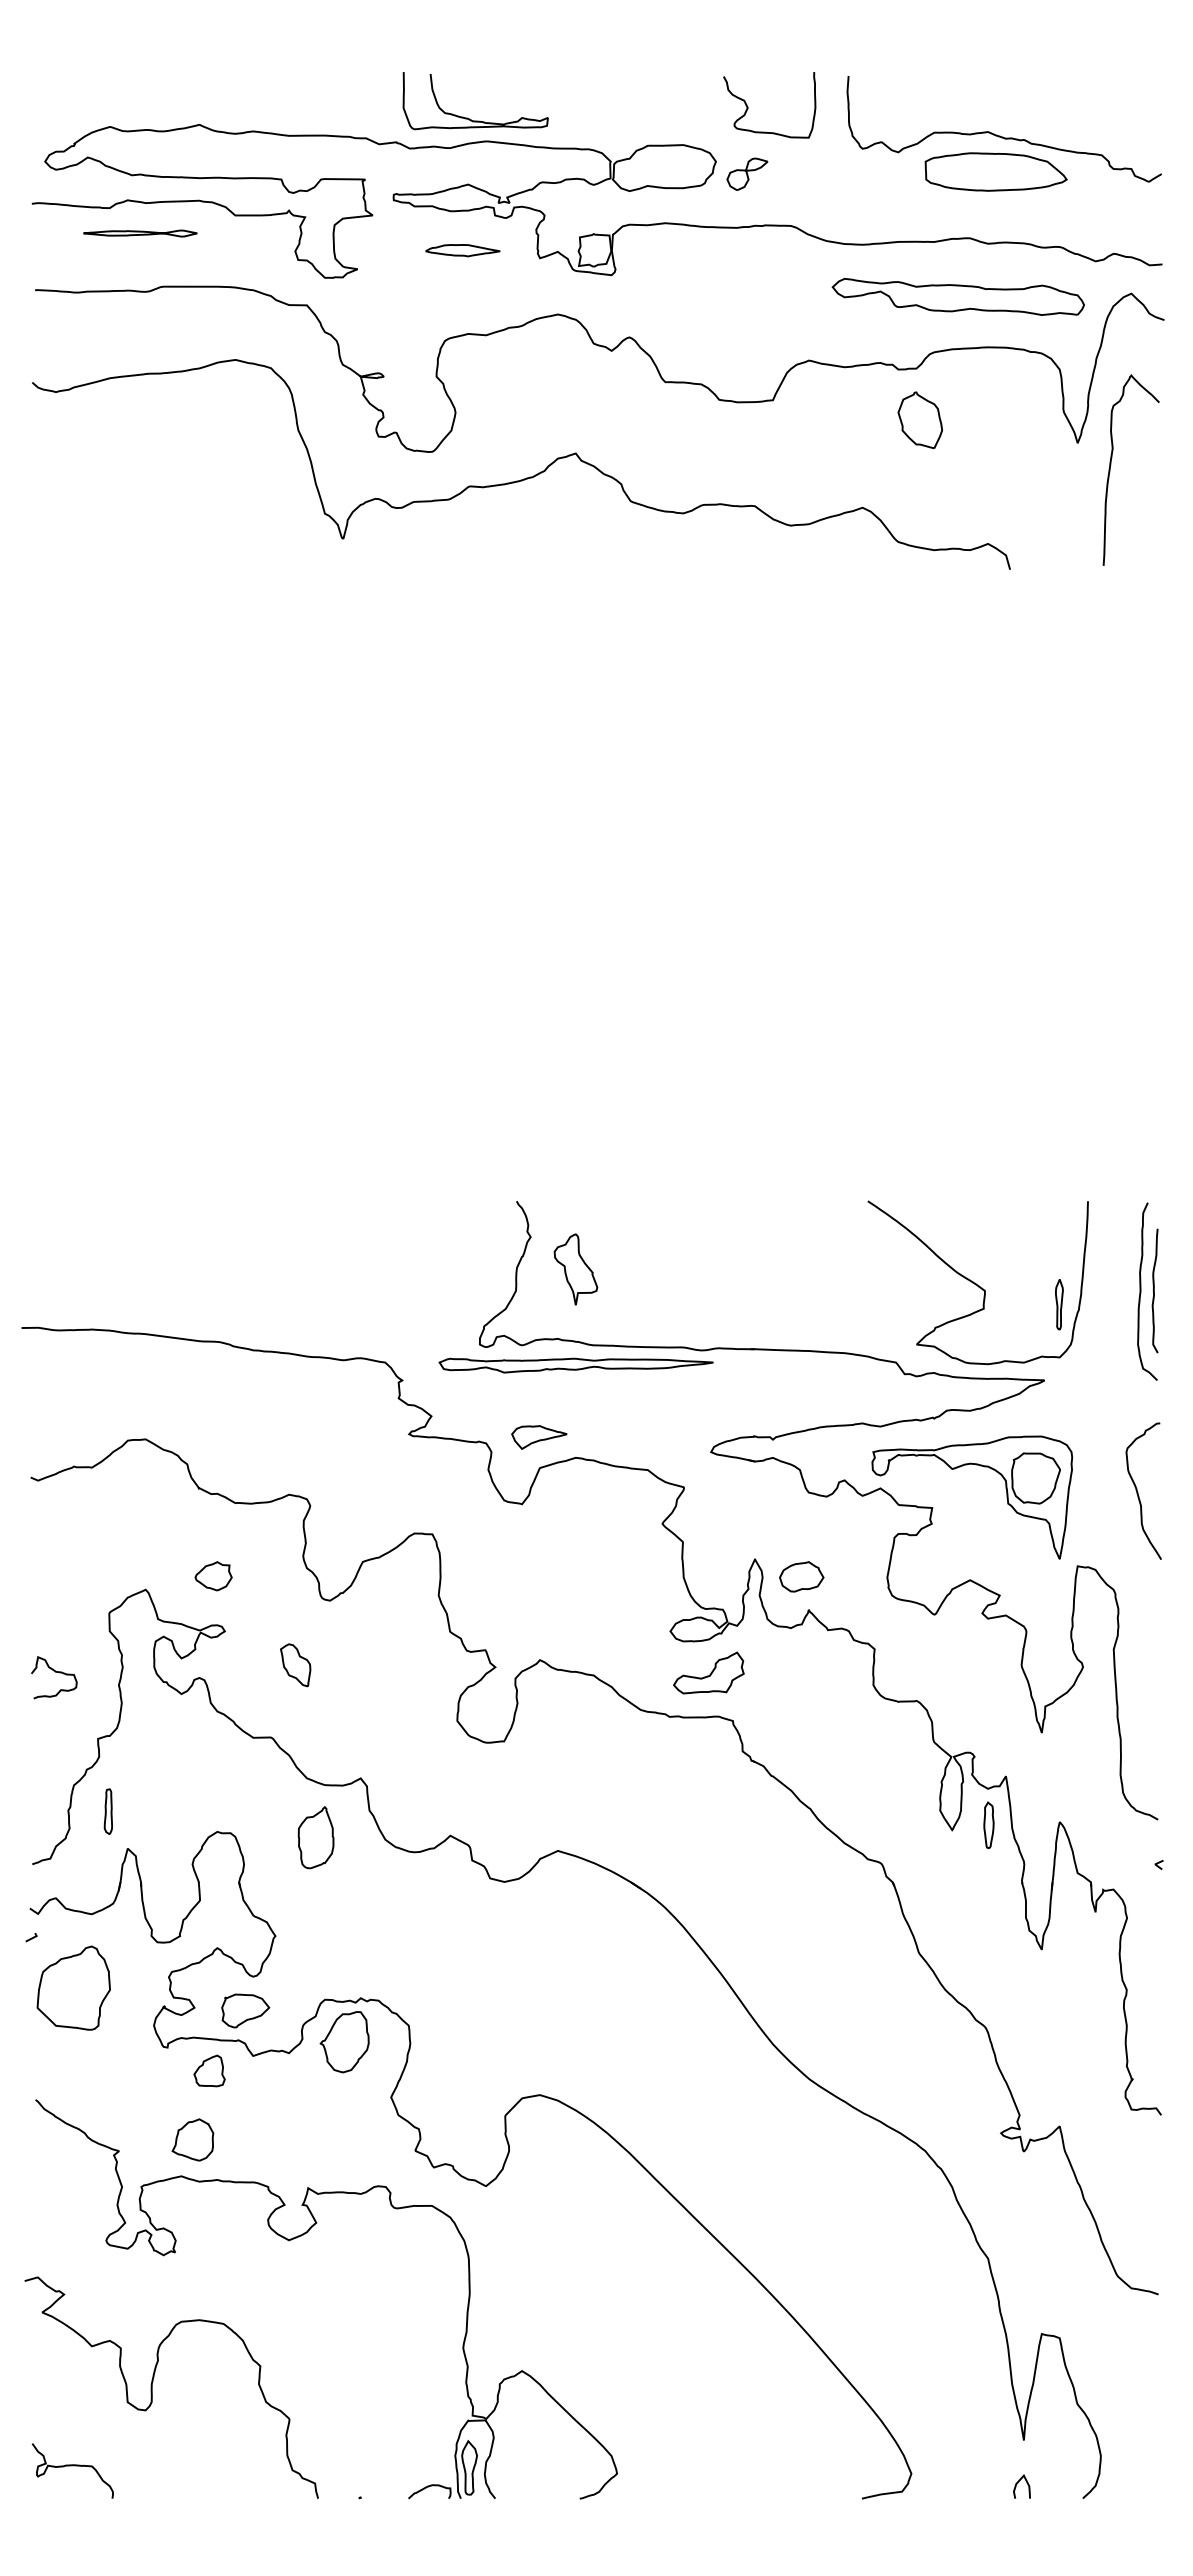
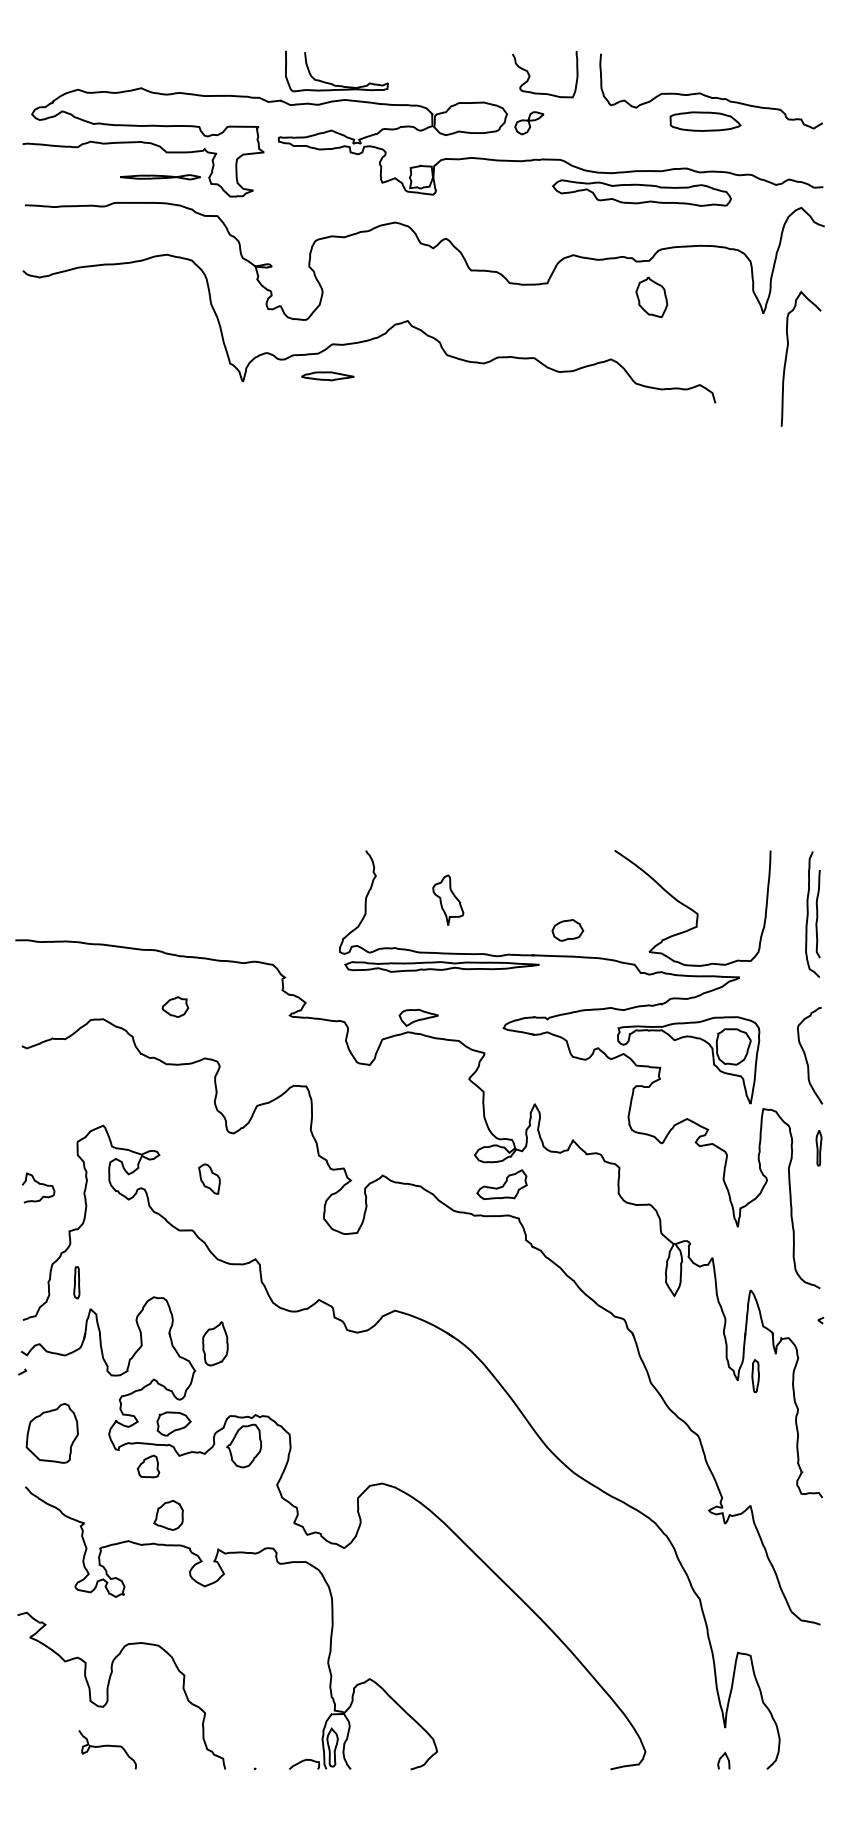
part: (995, 171) -> (705, 121), size x0.7
part: (140, 233) -> (160, 177), moved
part: (462, 250) -> (327, 376), moved
part: (957, 296) -> (641, 192), moved
curve: (1111, 465) -> (787, 355), moved
part: (575, 1269) -> (447, 900), moved
part: (1059, 1304) -> (819, 1148), moved
part: (575, 1365) -> (441, 966), moved
part: (539, 1437) -> (418, 1017), moved
part: (213, 1576) -> (175, 1007), moved
part: (801, 1576) -> (567, 930), moved
part: (988, 1825) -> (755, 1376), moved
part: (315, 1837) -> (214, 1343), moved
part: (73, 1987) -> (52, 1432), moved
part: (192, 2139) -> (168, 1515), moved
curve: (72, 2466) -> (107, 1746), moved

